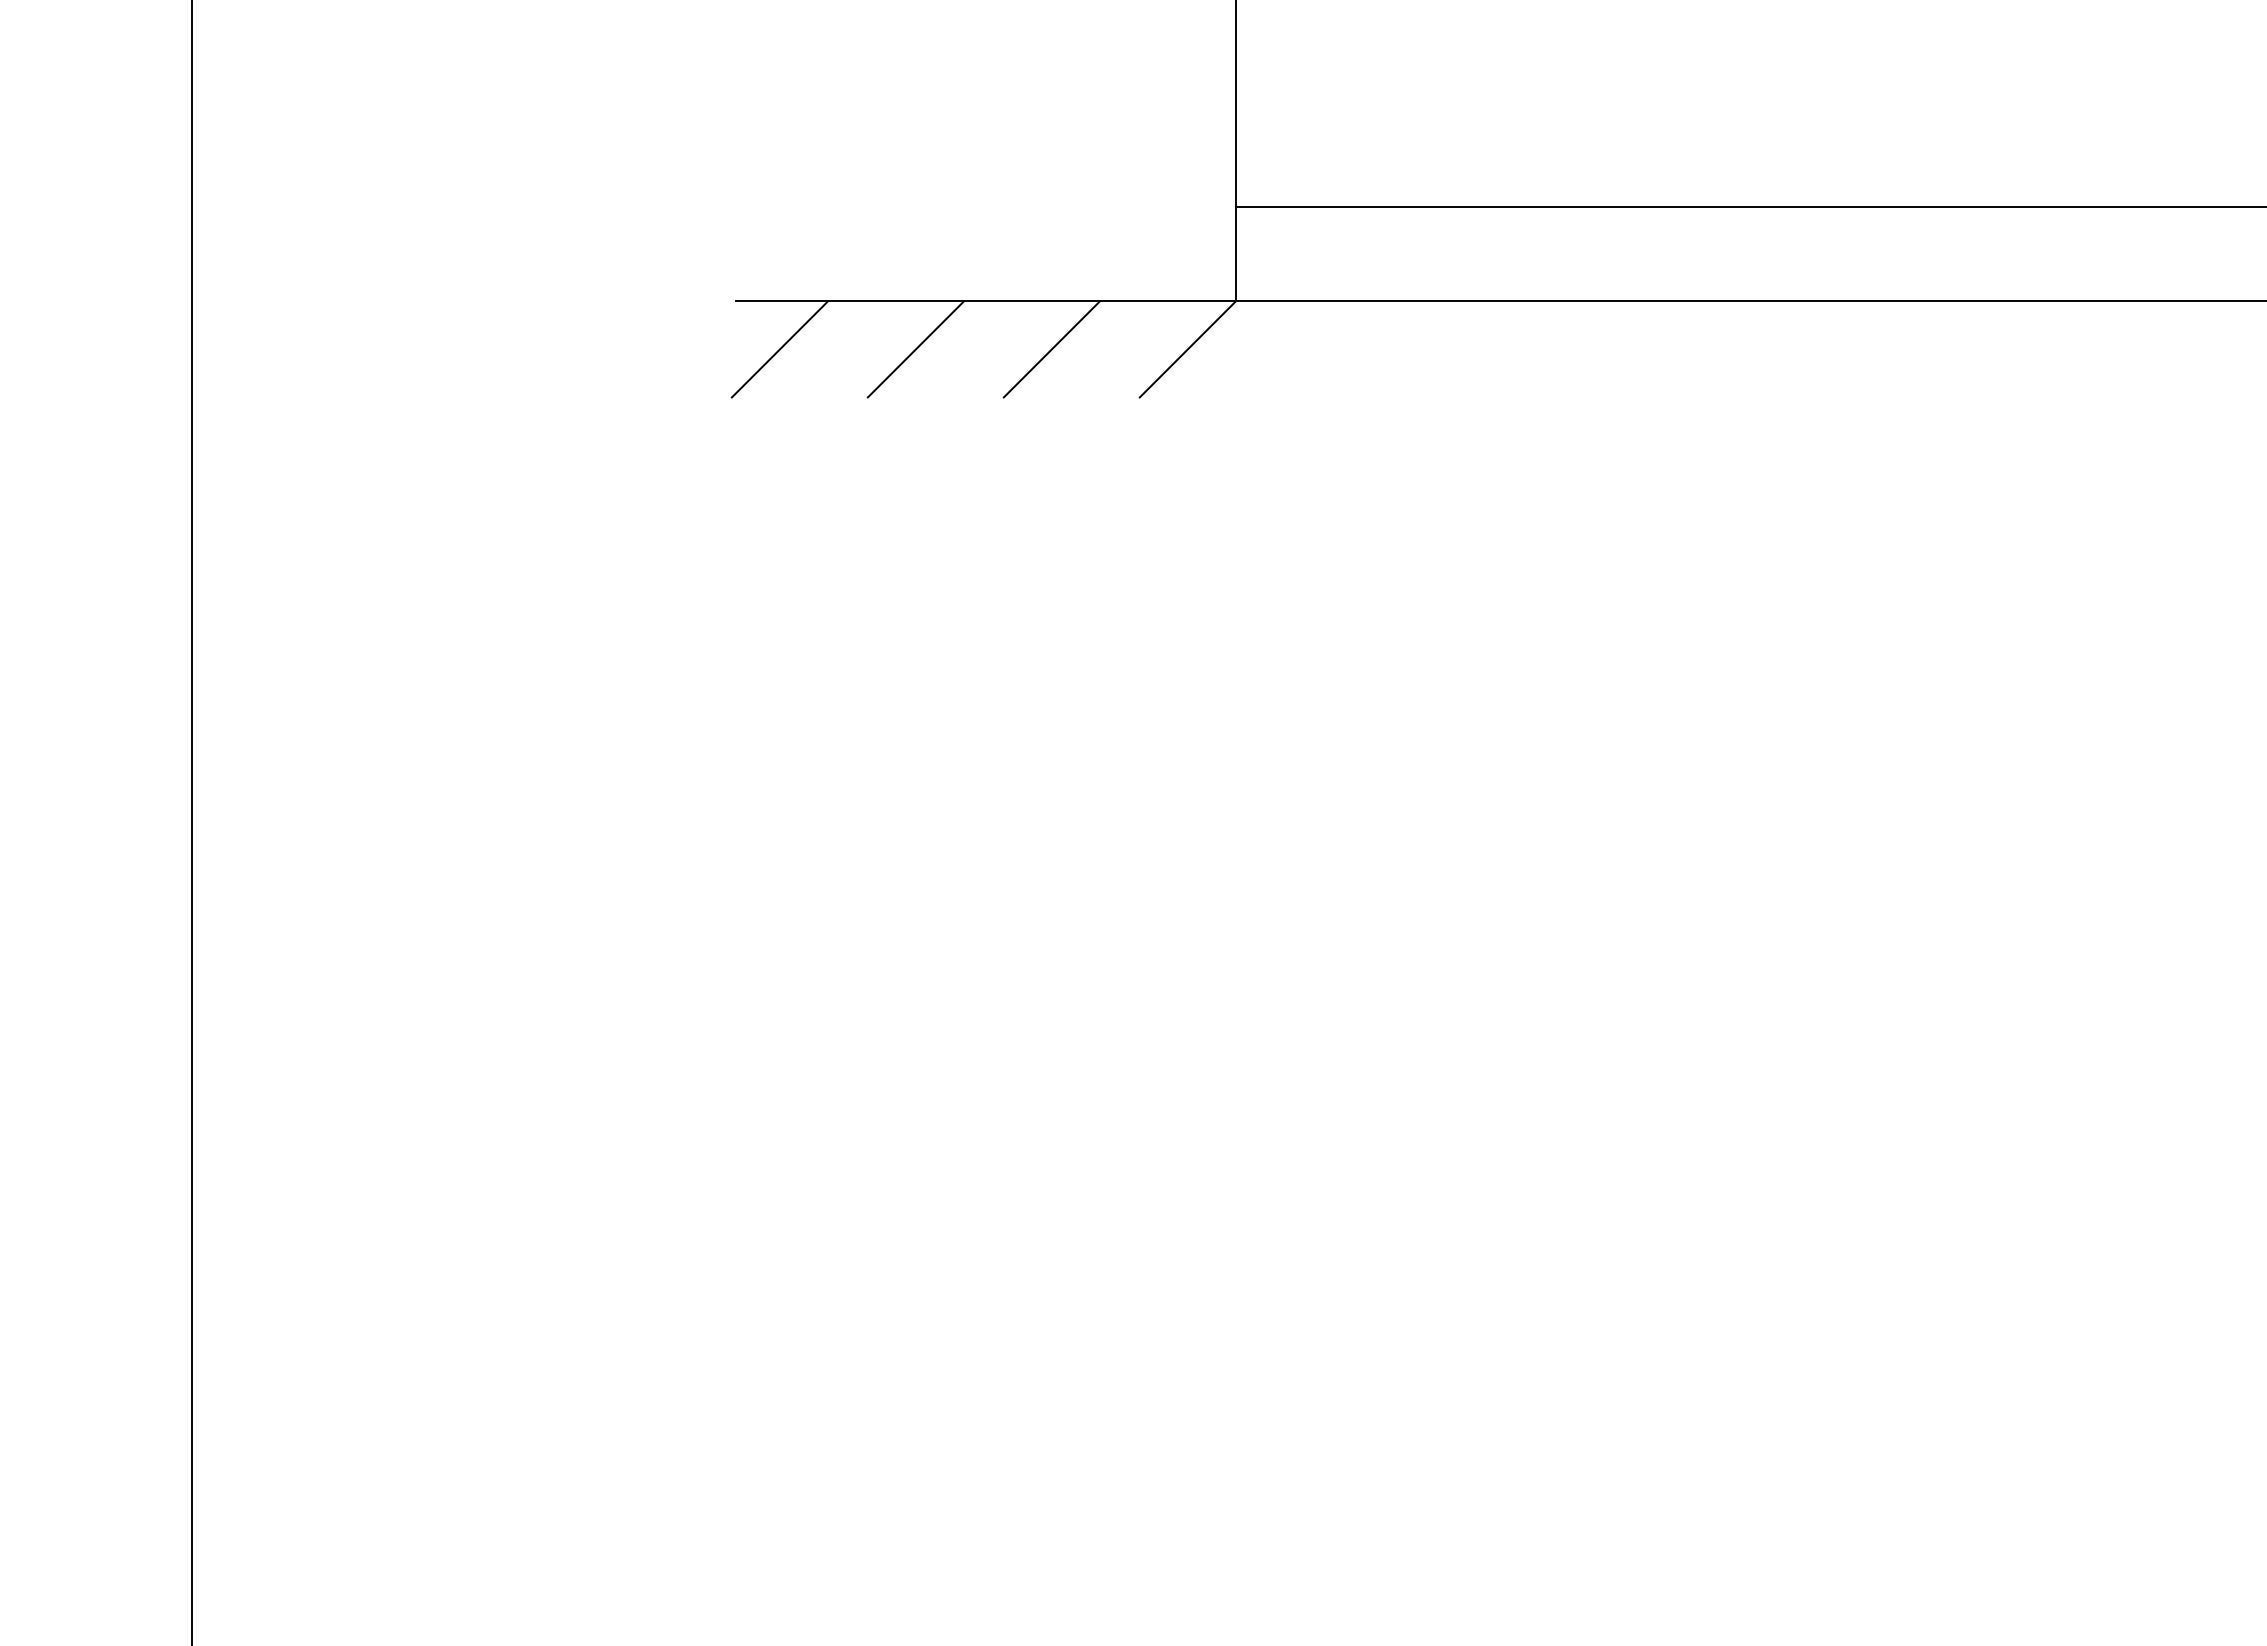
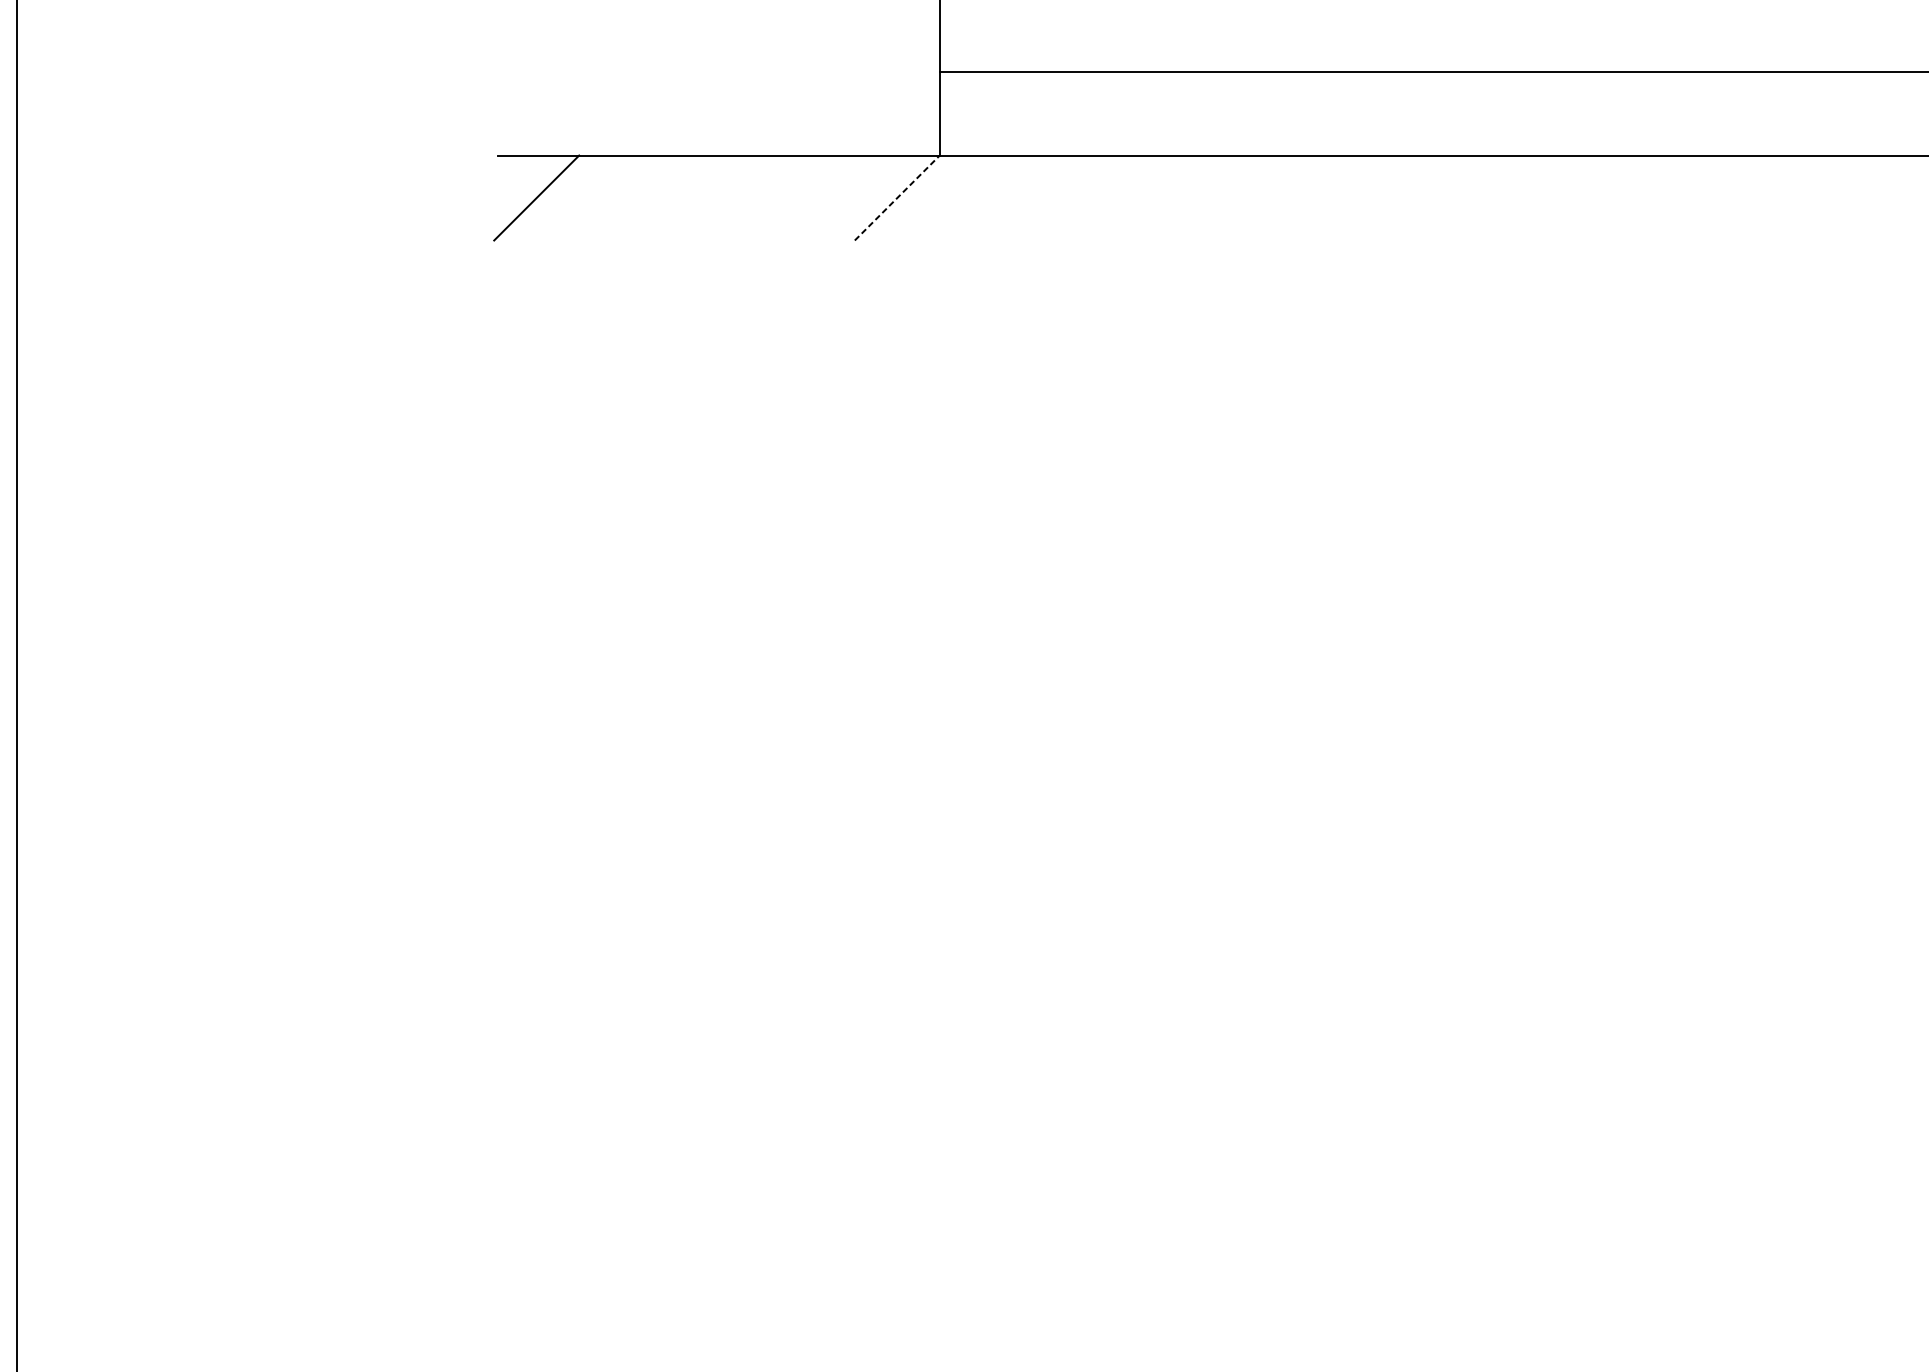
line: (915, 349) -> (656, 198), removed
line: (1051, 349) -> (776, 198), removed
line: (1187, 349) -> (897, 198), solid -> dashed

